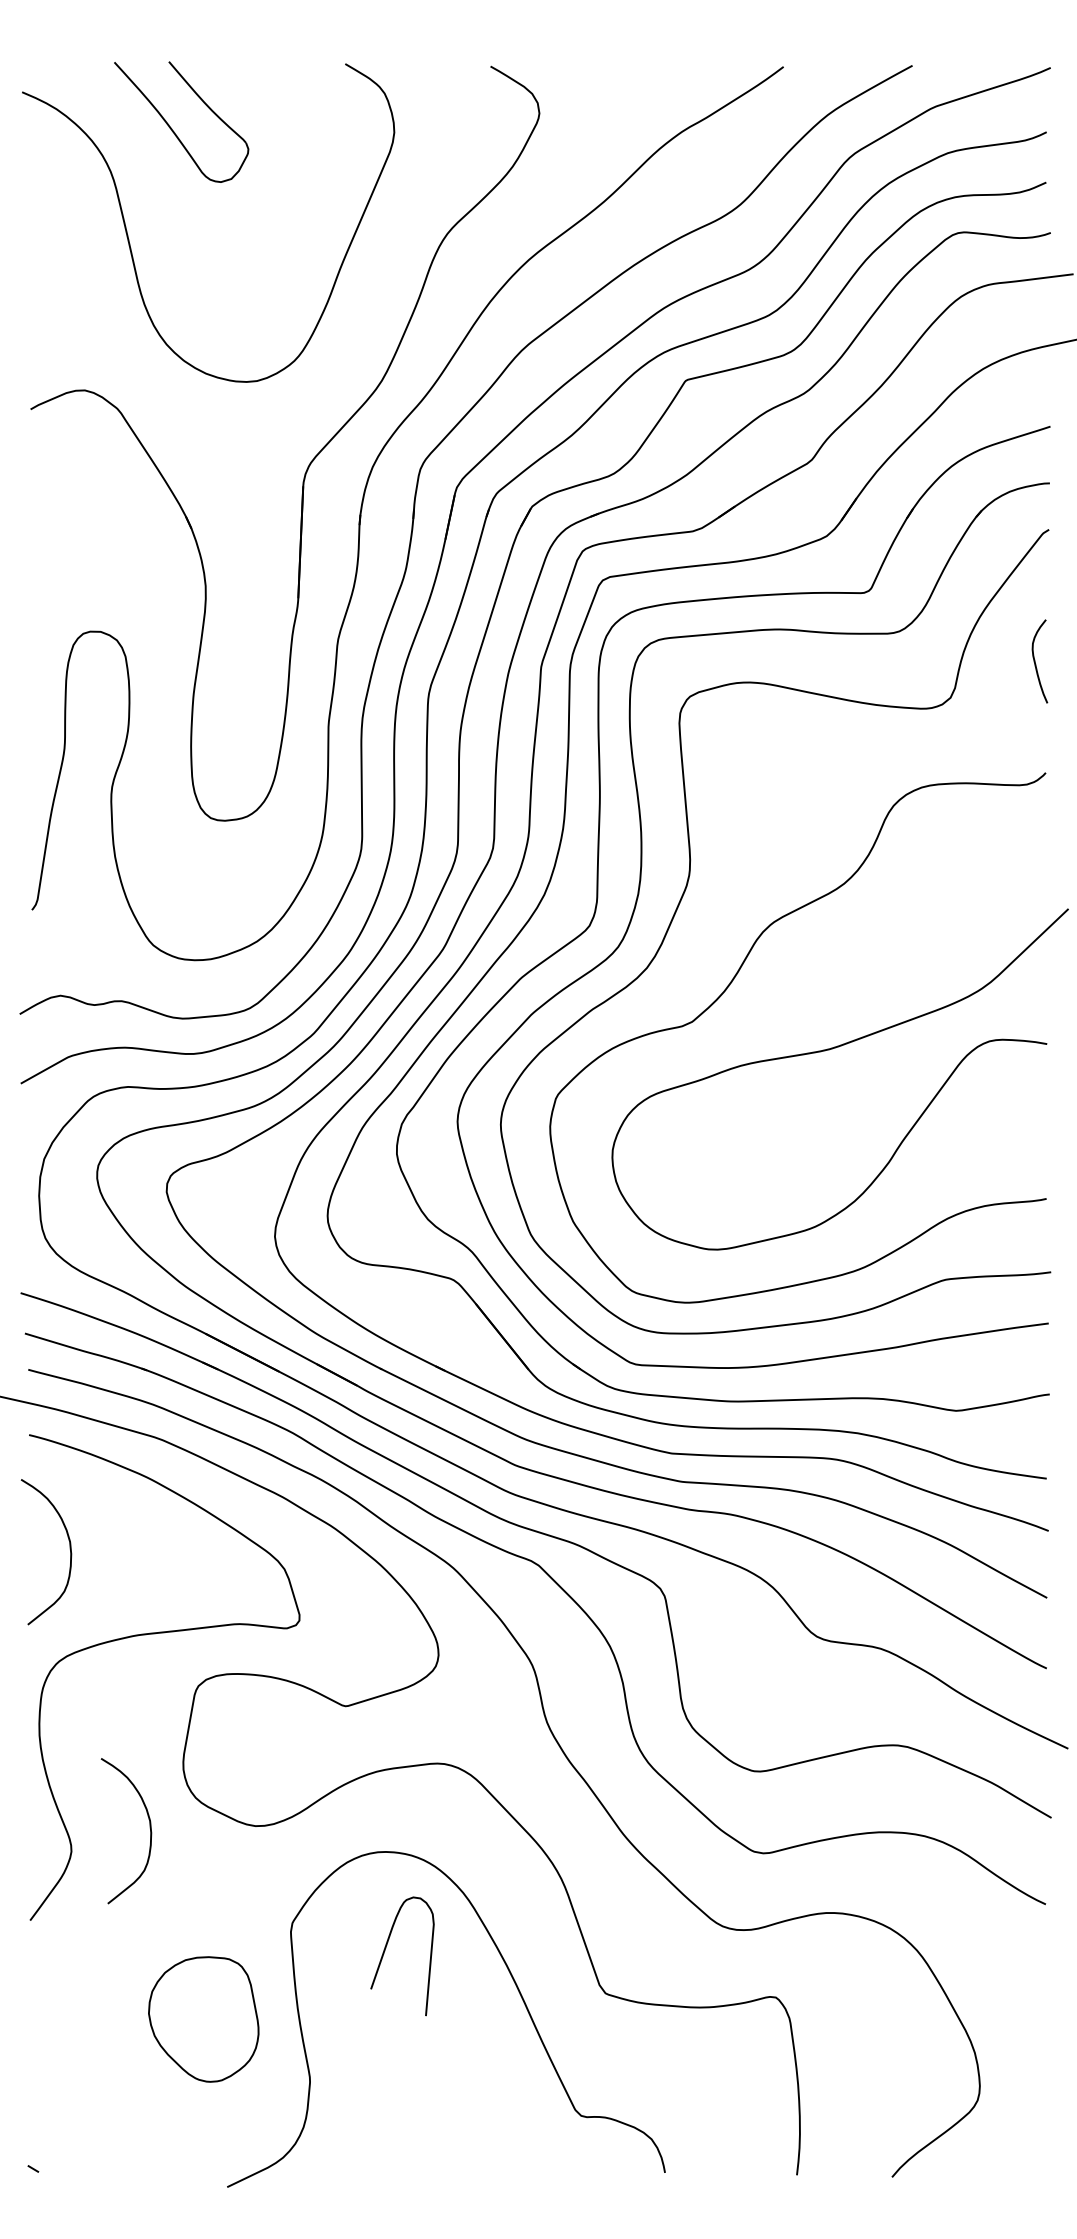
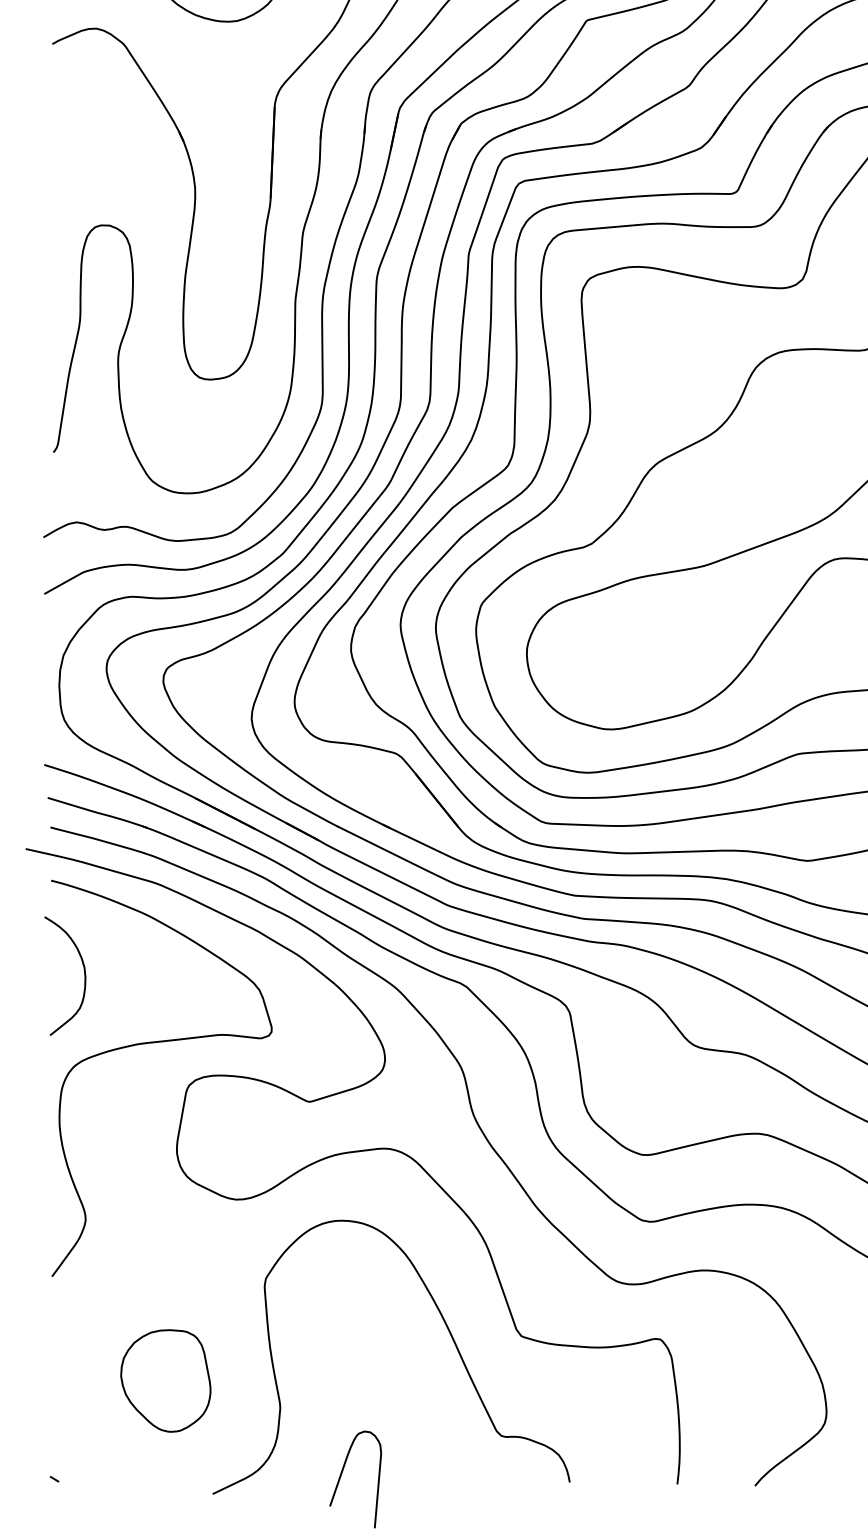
curve: (149, 1828) -> (149, 1201), removed
curve: (385, 1951) -> (341, 1475), moved
part: (203, 2019) -> (165, 1380), moved

